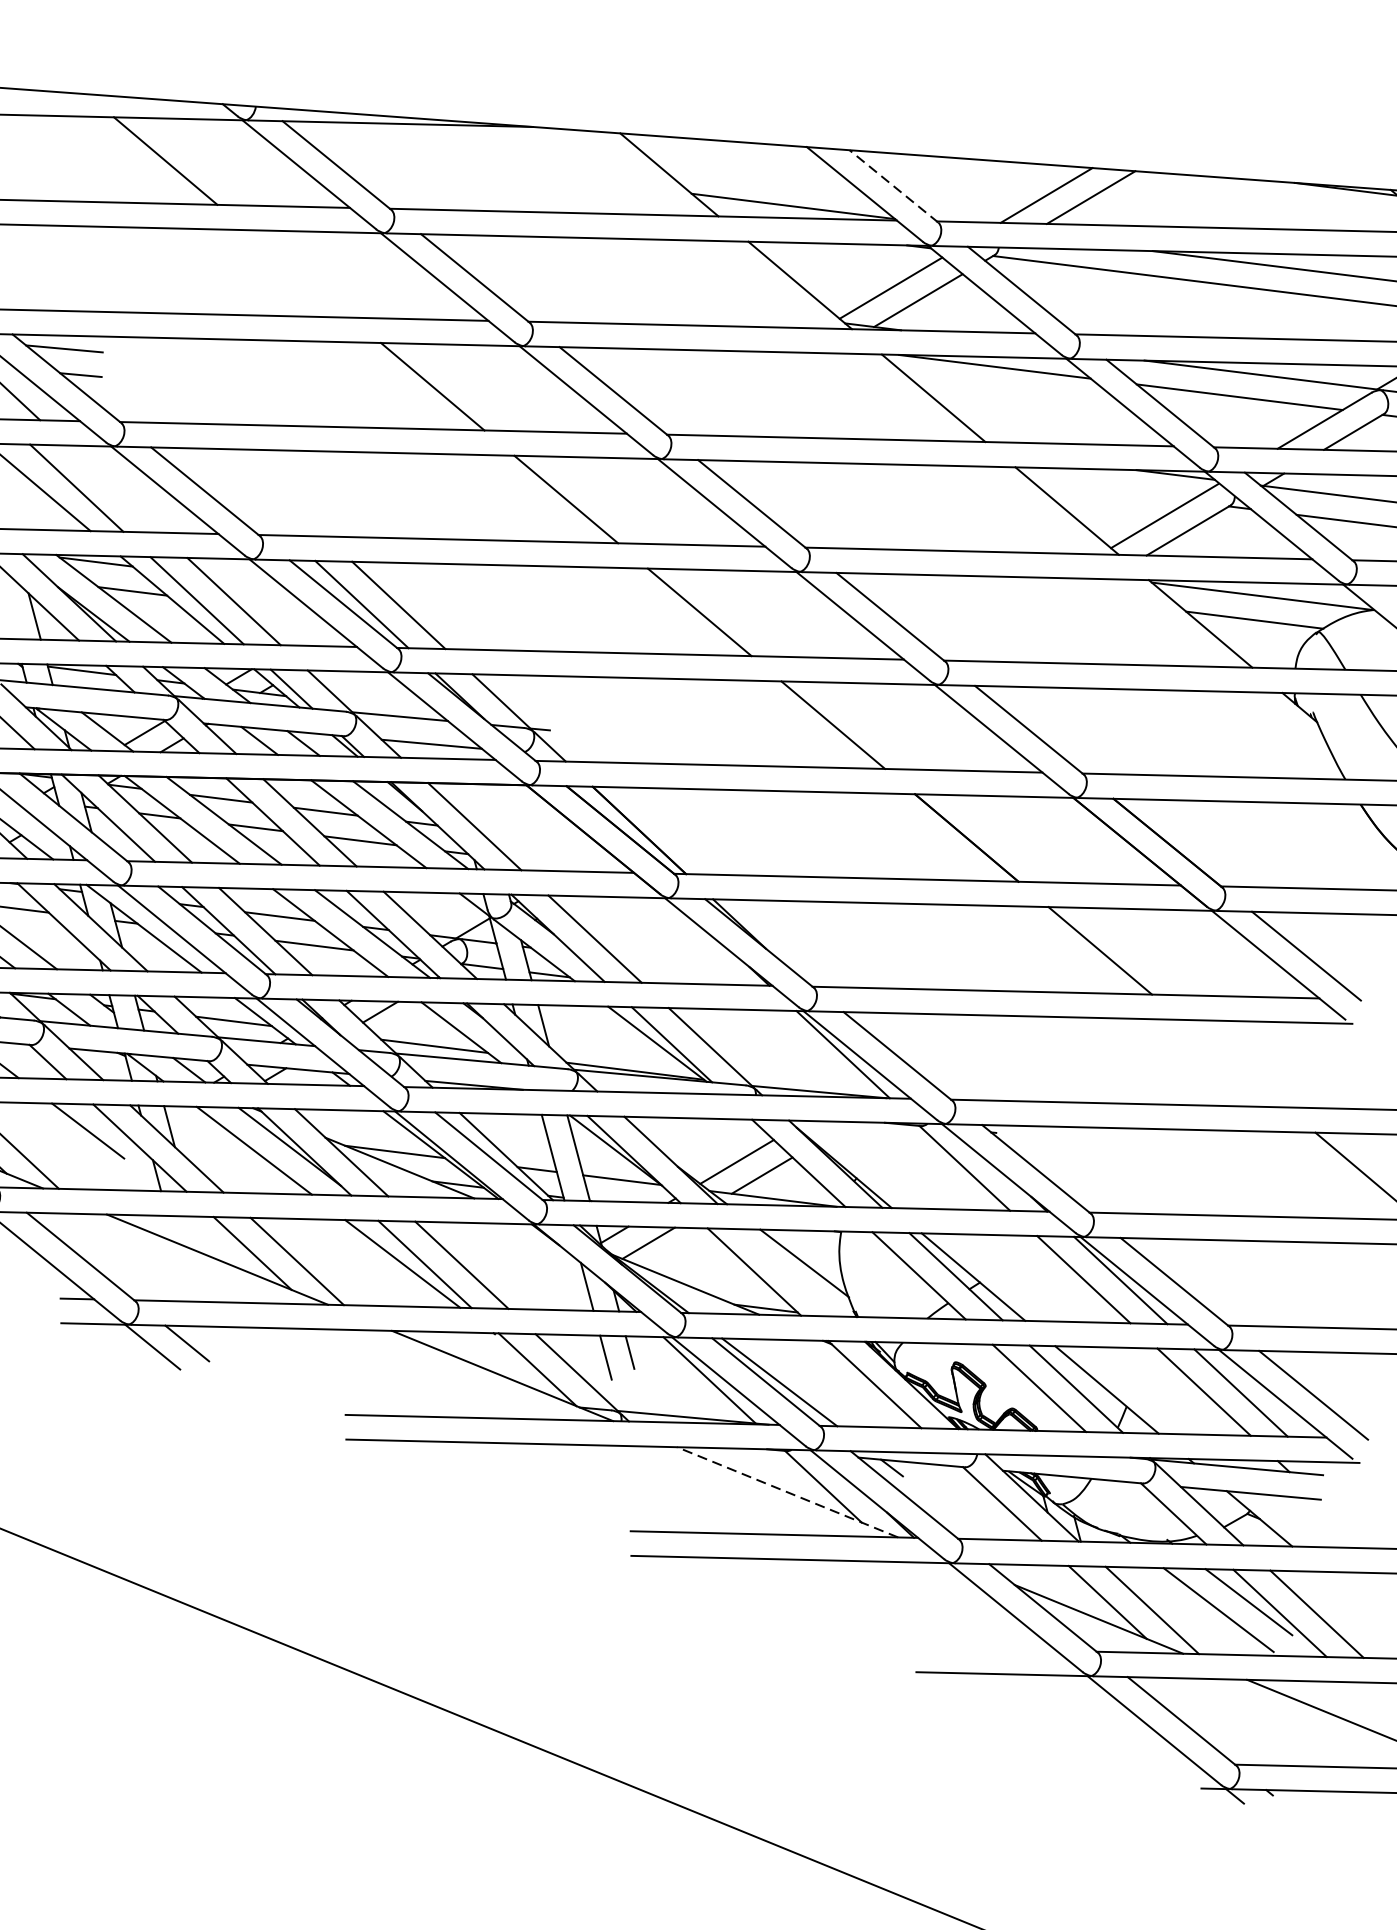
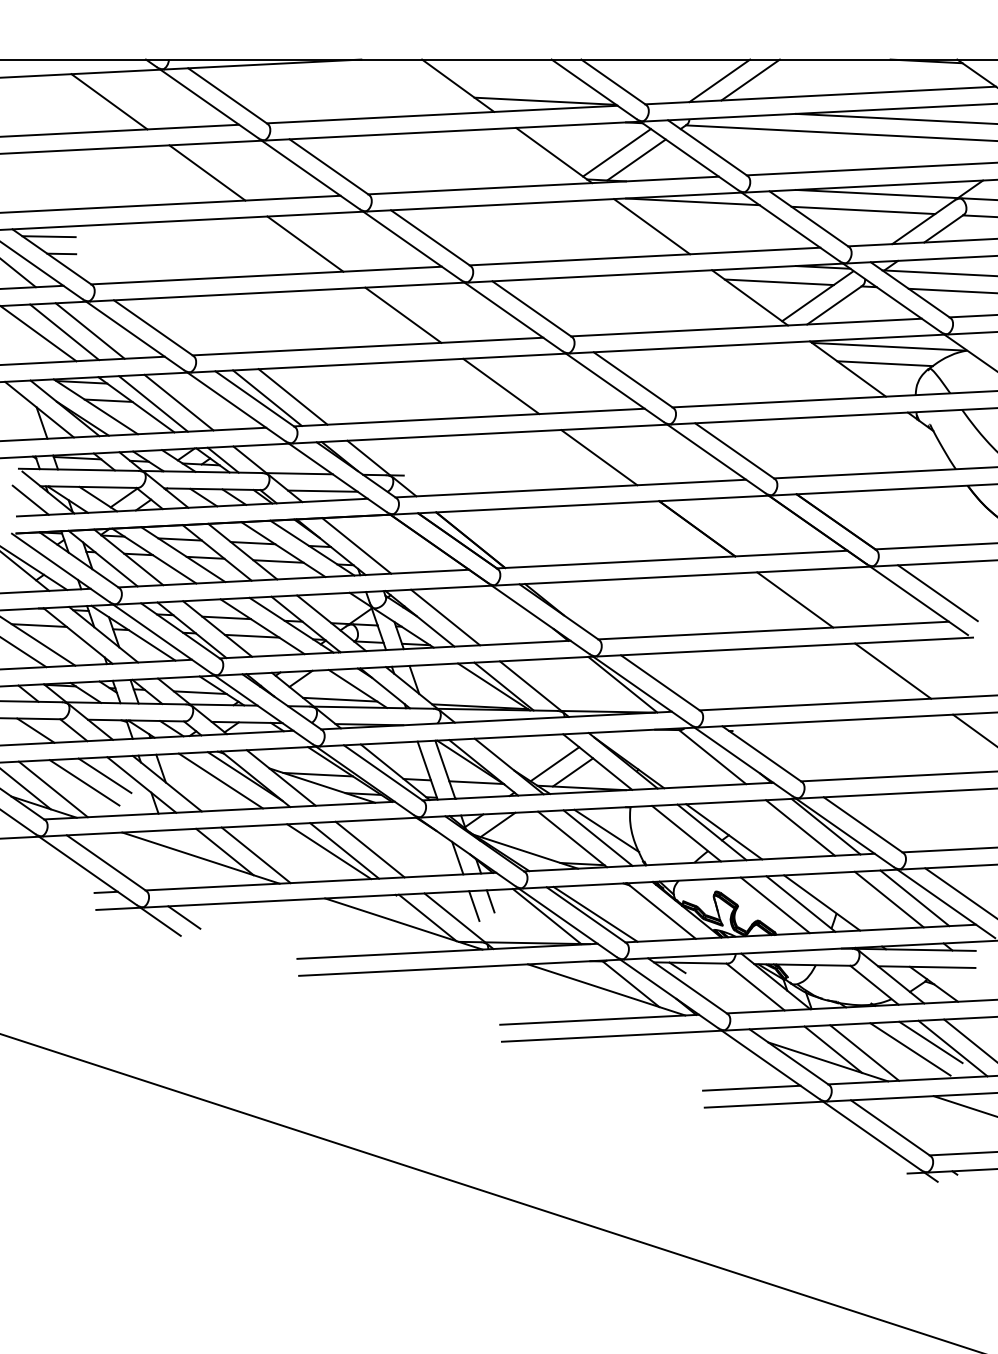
line: (893, 186) -> (613, 82), dashed -> solid
line: (299, 273) -> (207, 172), added
line: (112, 488) -> (89, 330), added
line: (1109, 492) -> (778, 282), added
line: (1234, 1062) -> (893, 670), added
line: (57, 1138) -> (84, 782), added
line: (790, 1271) -> (597, 837), added
line: (787, 1491) -> (606, 989), dashed -> solid
line: (985, 1648) -> (751, 1087), added

